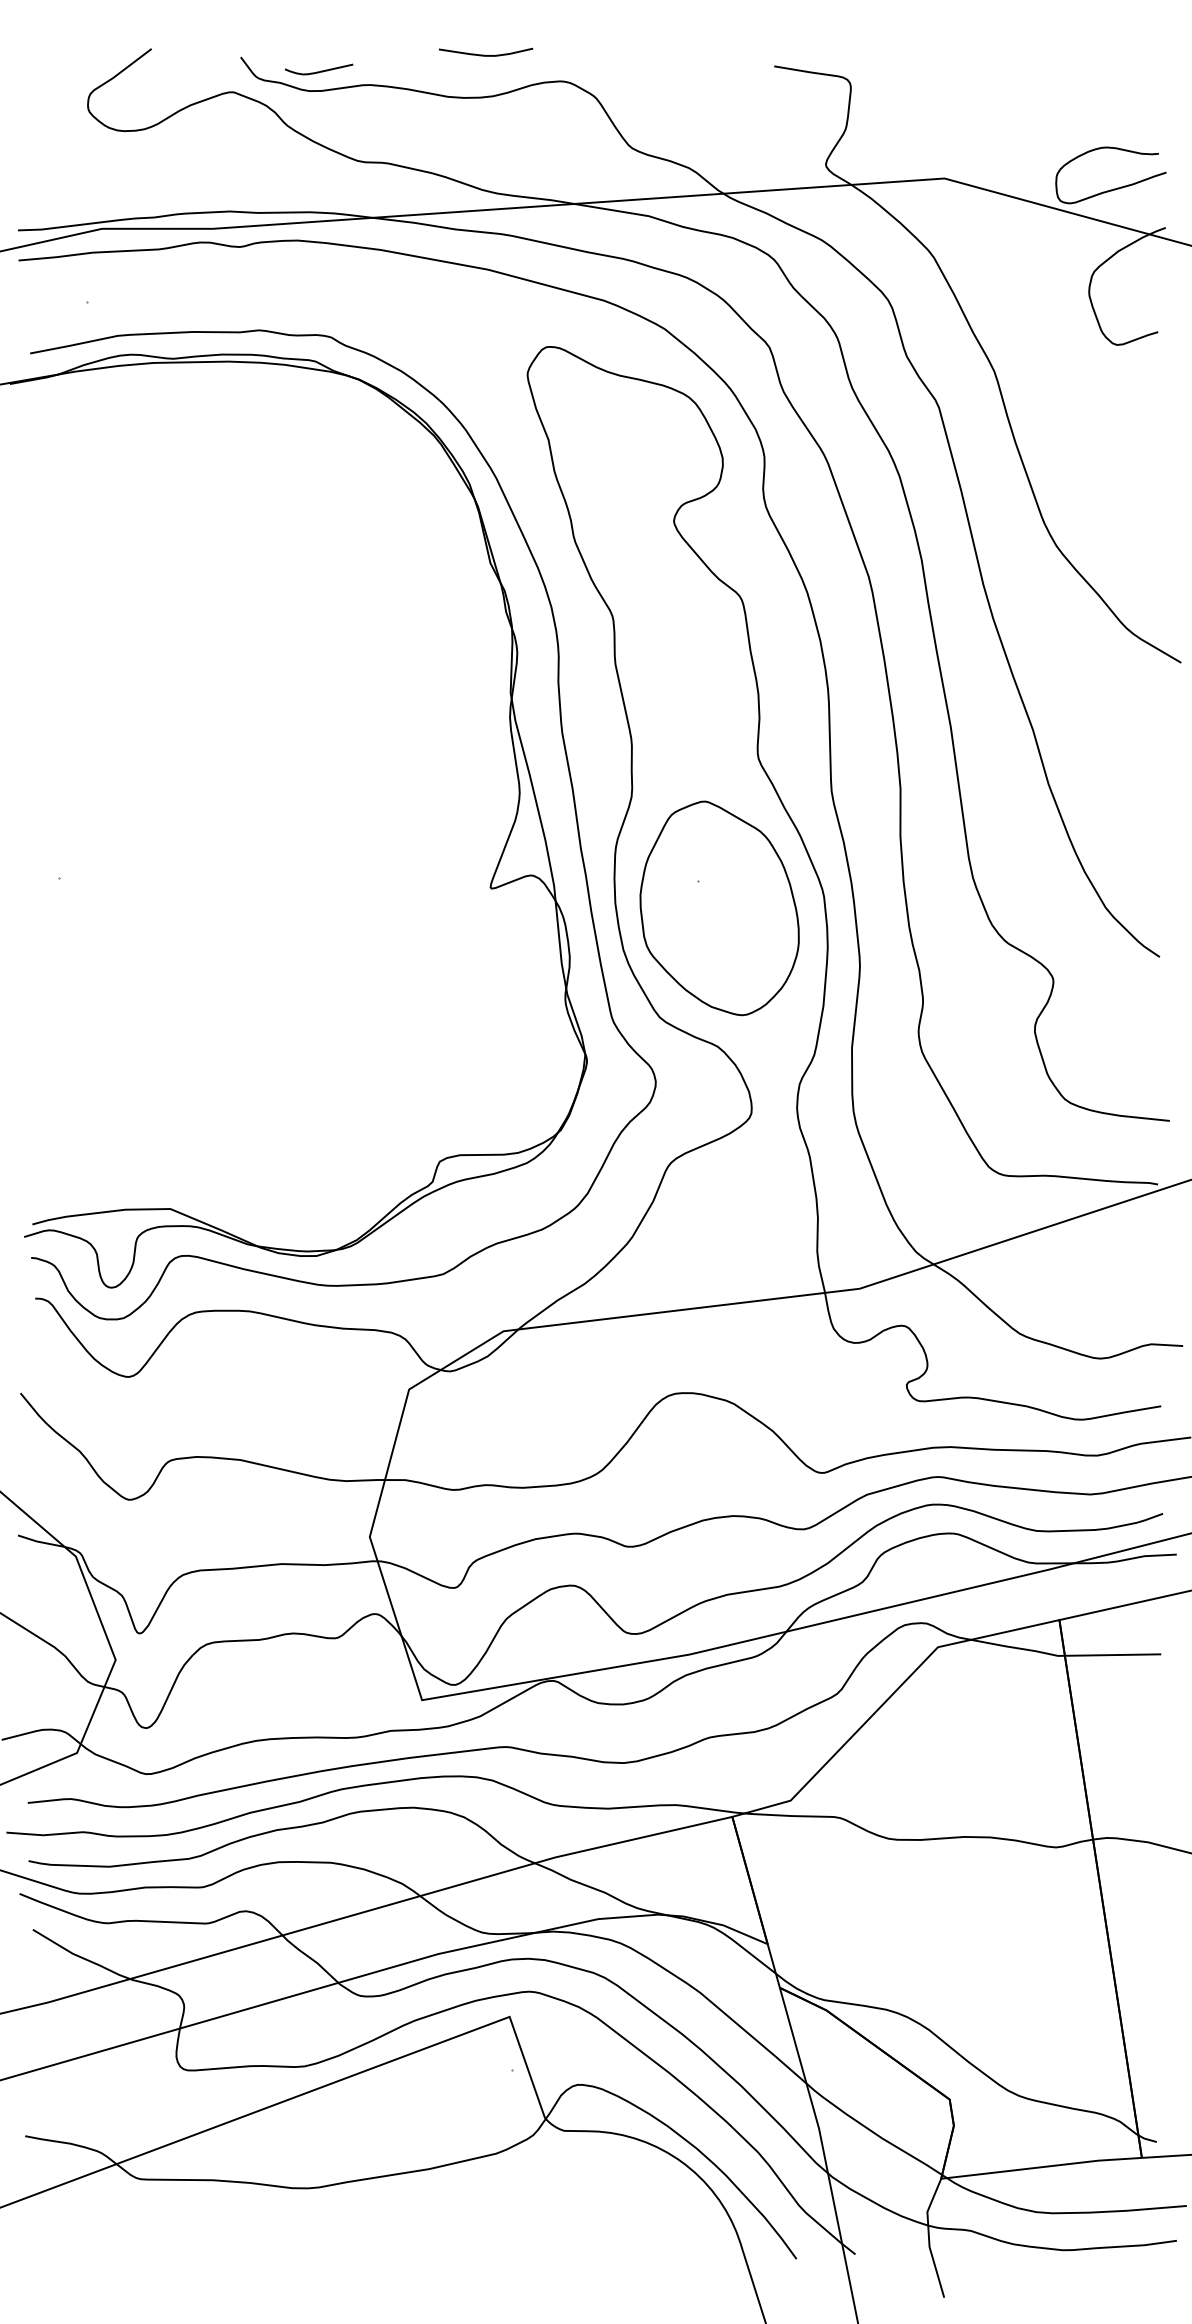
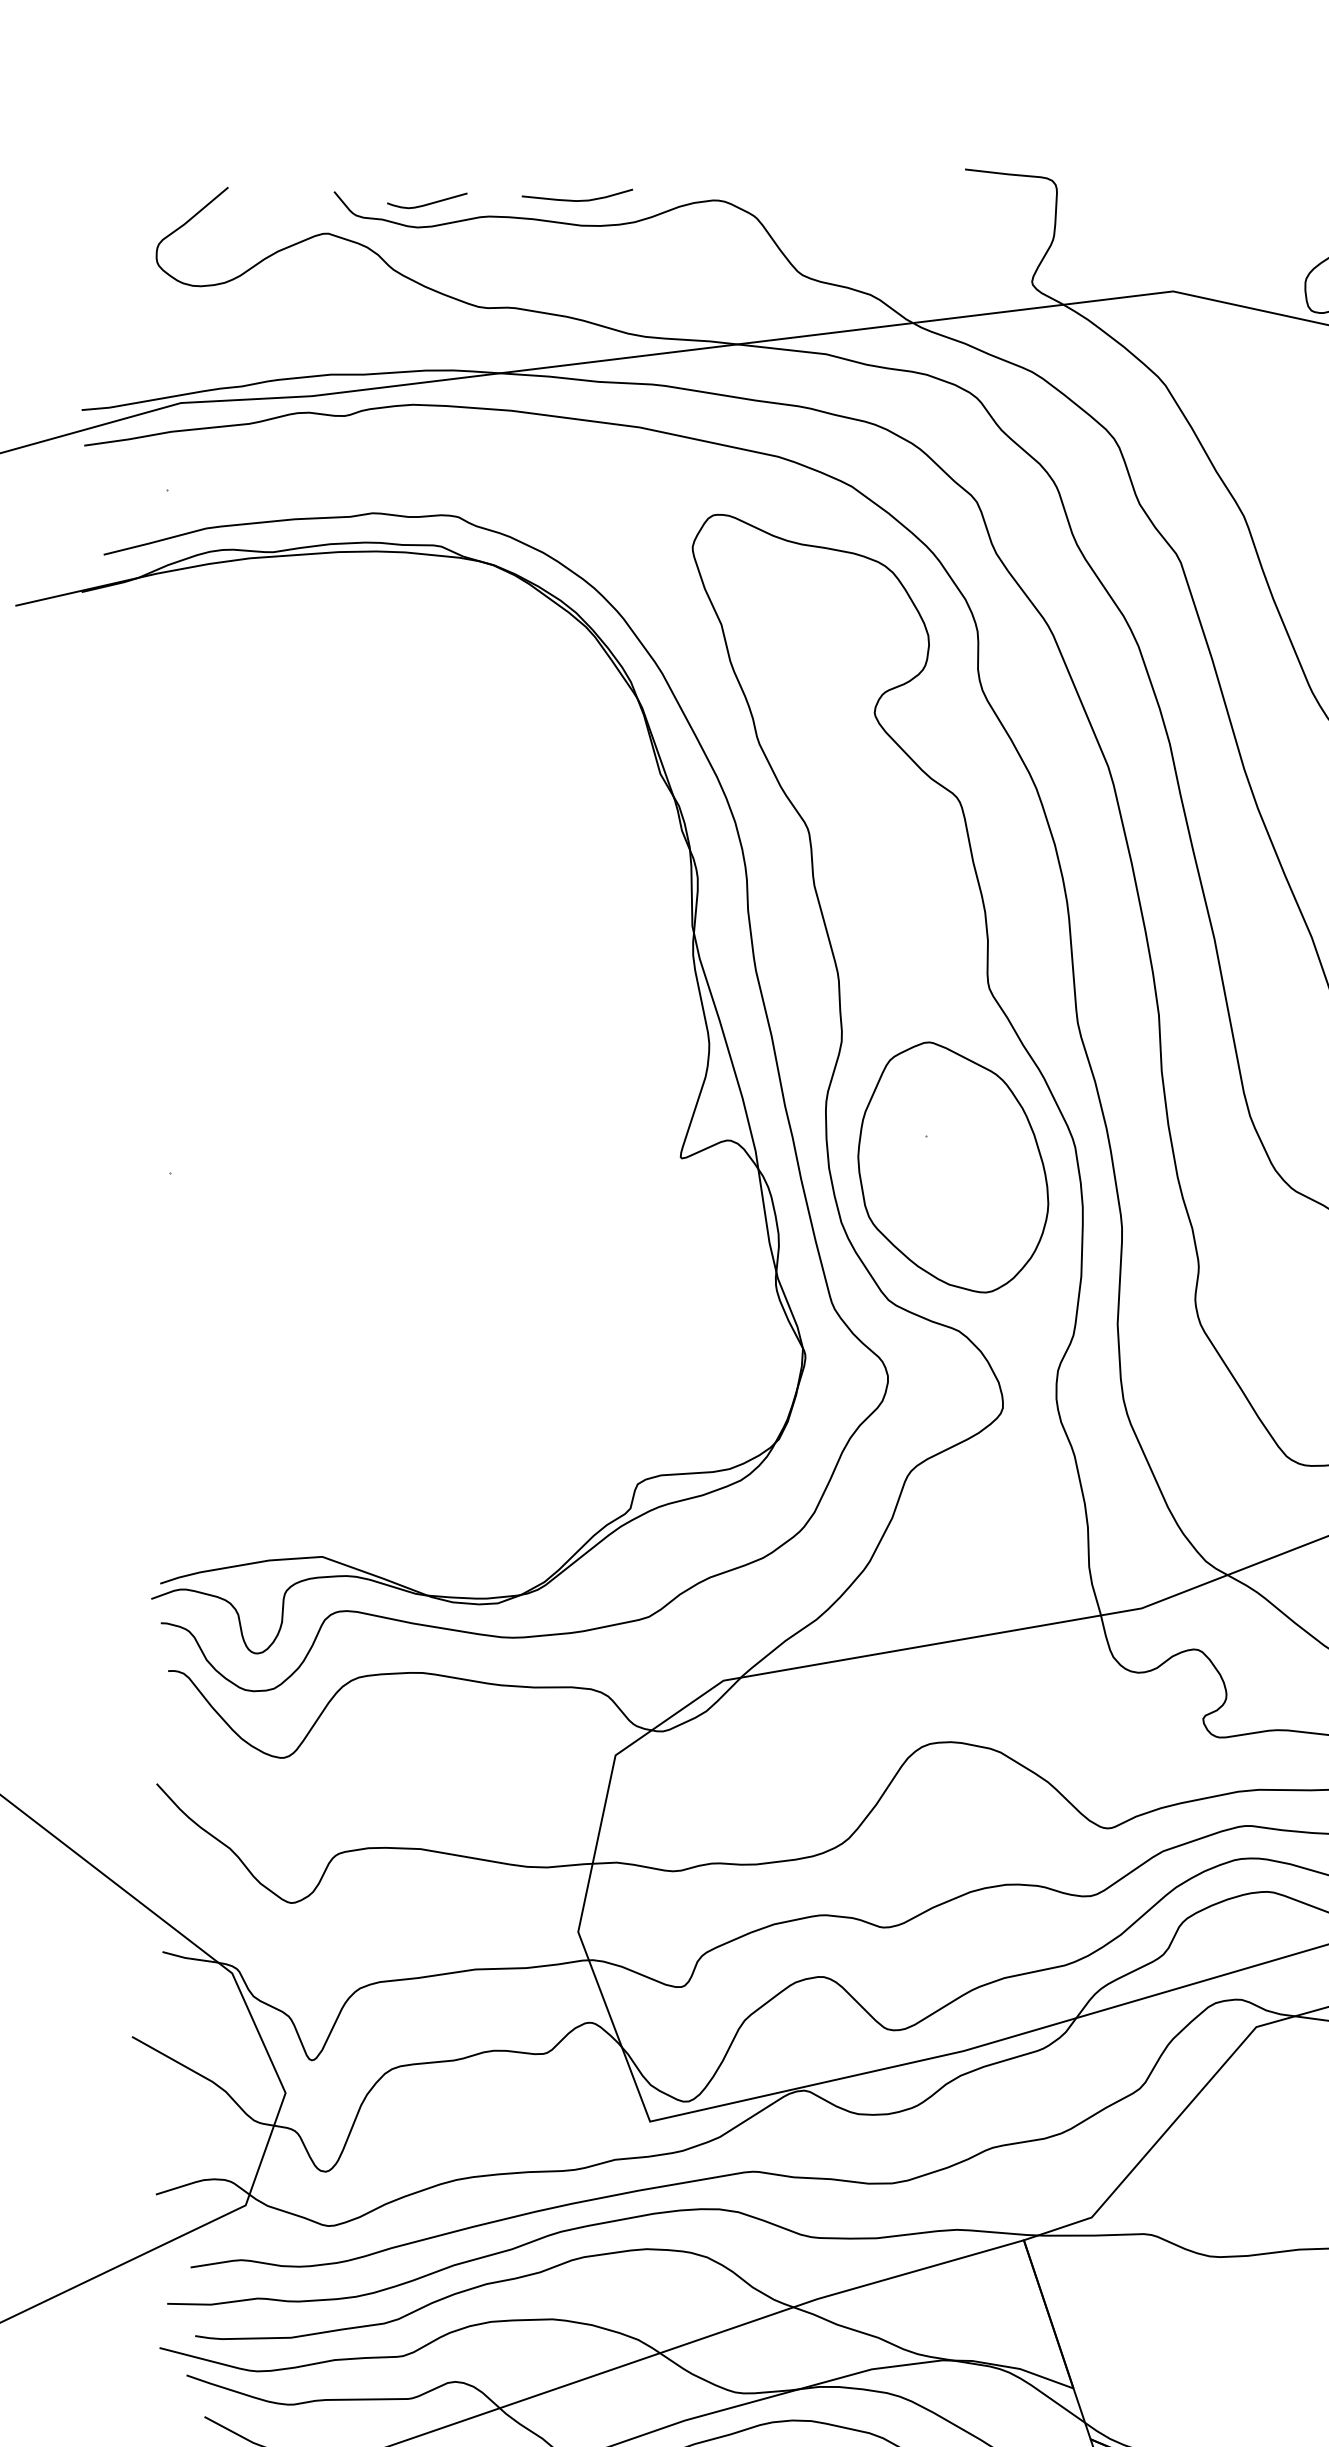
curve: (484, 54) -> (575, 199), moved

